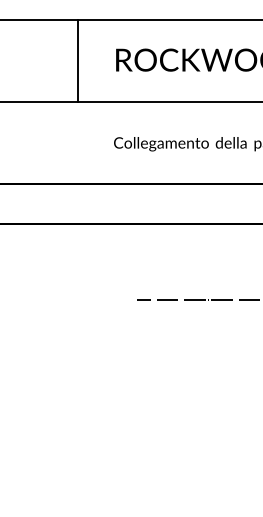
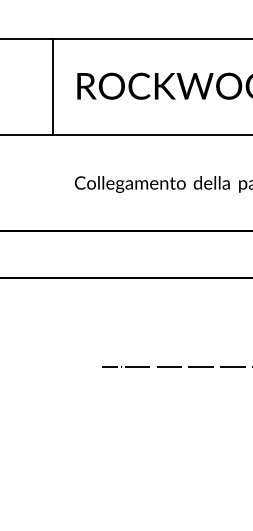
line: (77, 60) -> (52, 86), moved

